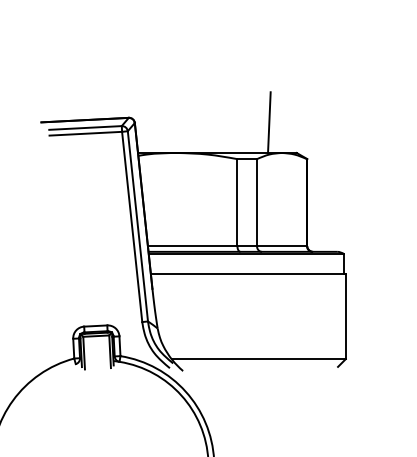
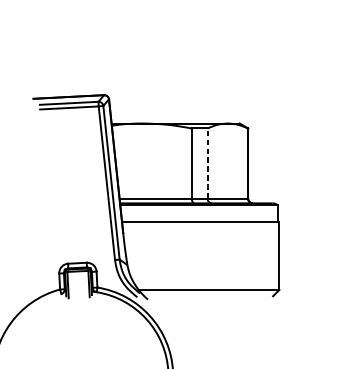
line: (269, 122) -> (217, 98), removed
line: (256, 202) -> (207, 163), solid -> dashed

